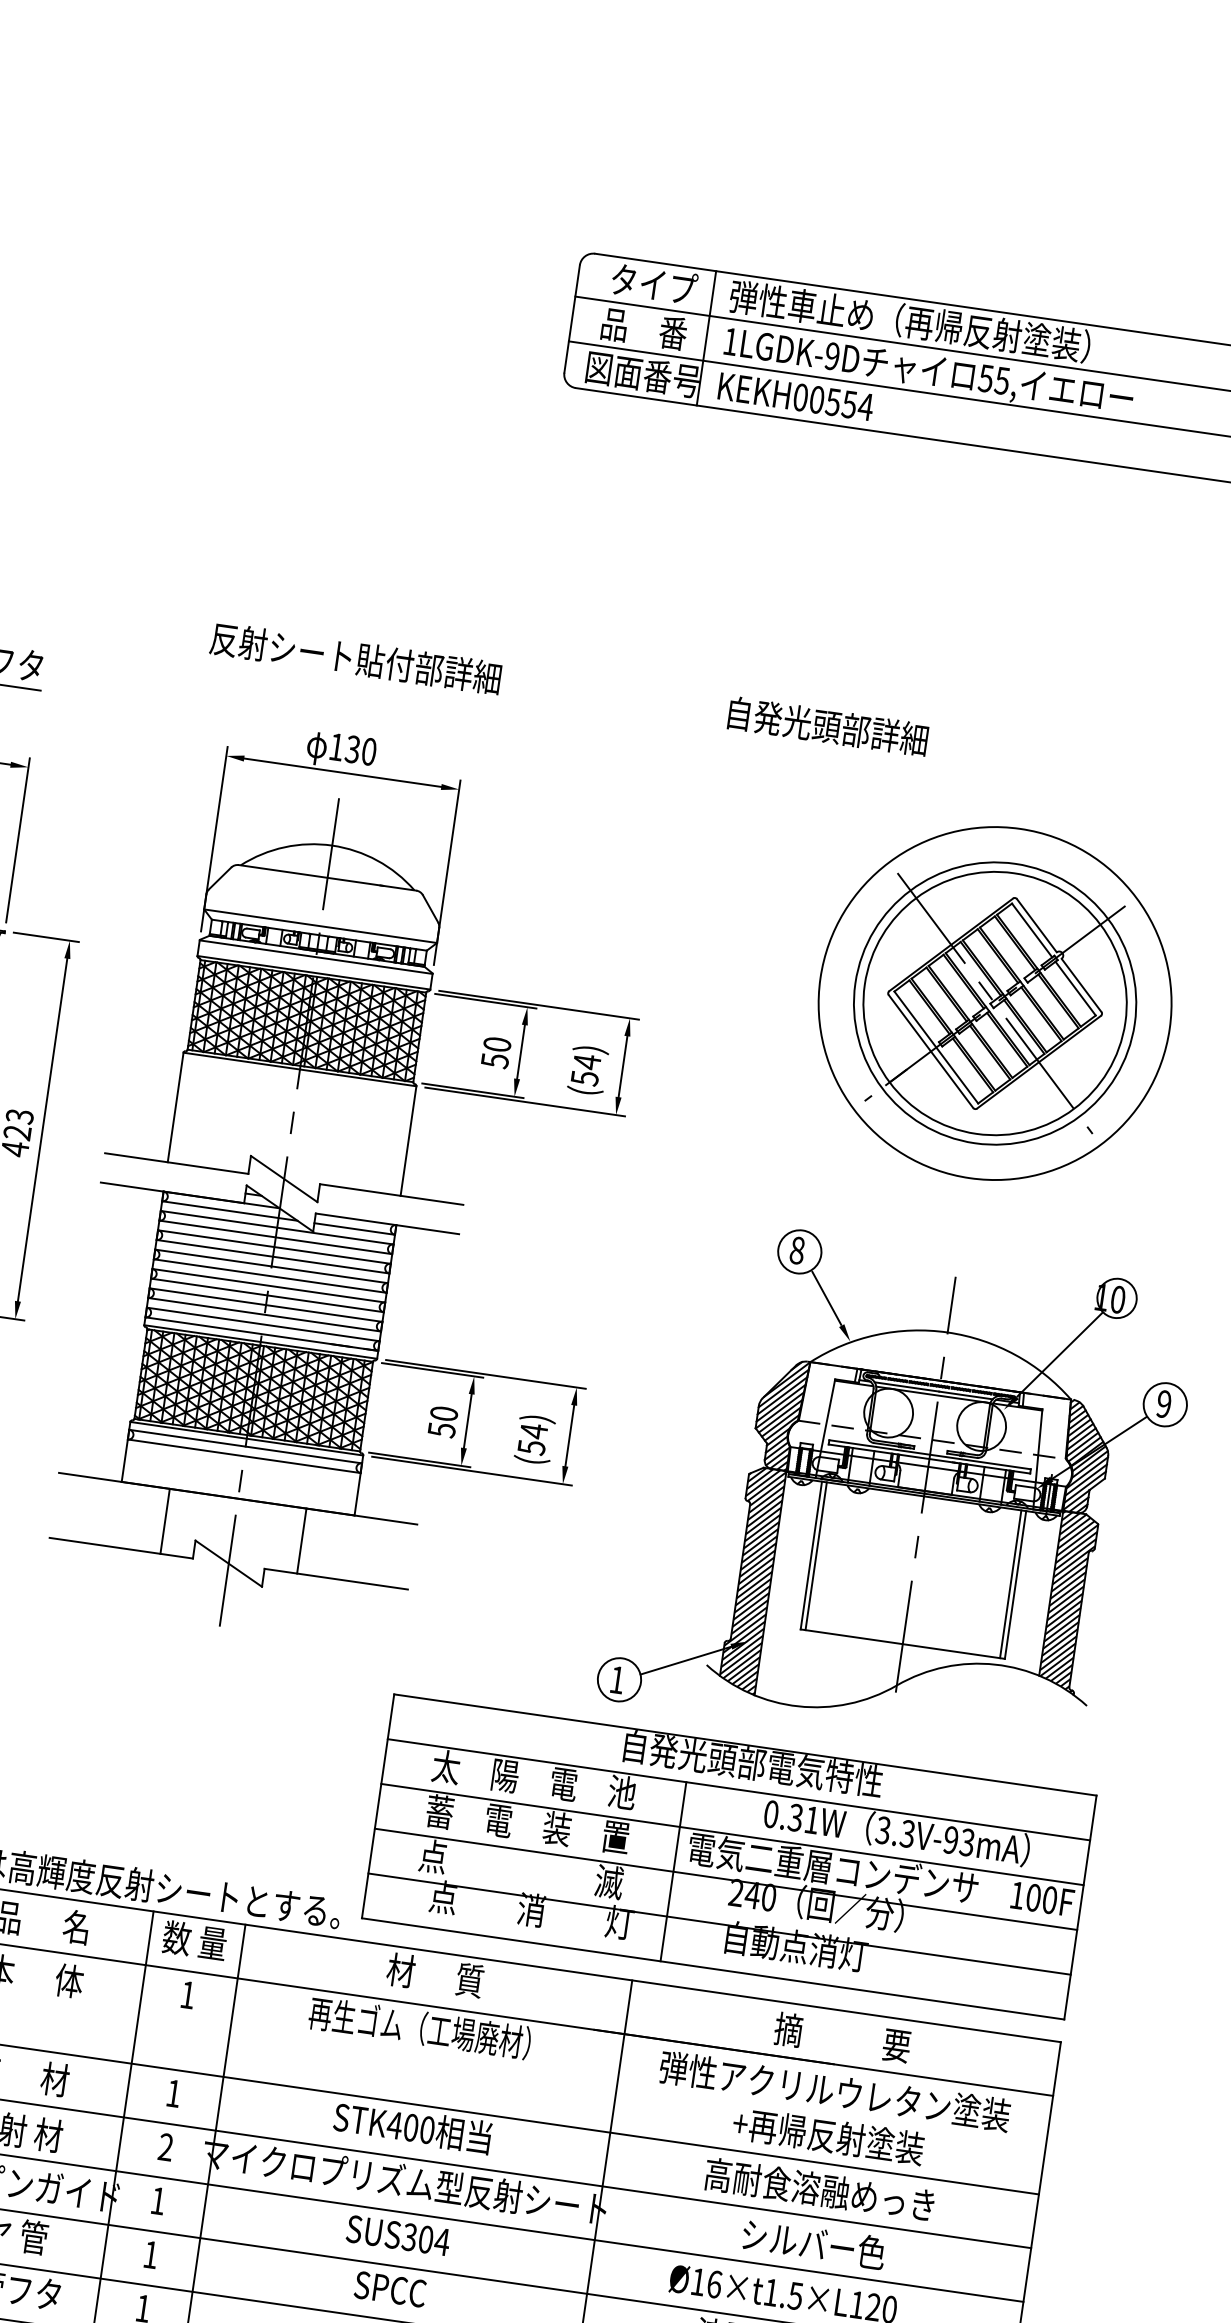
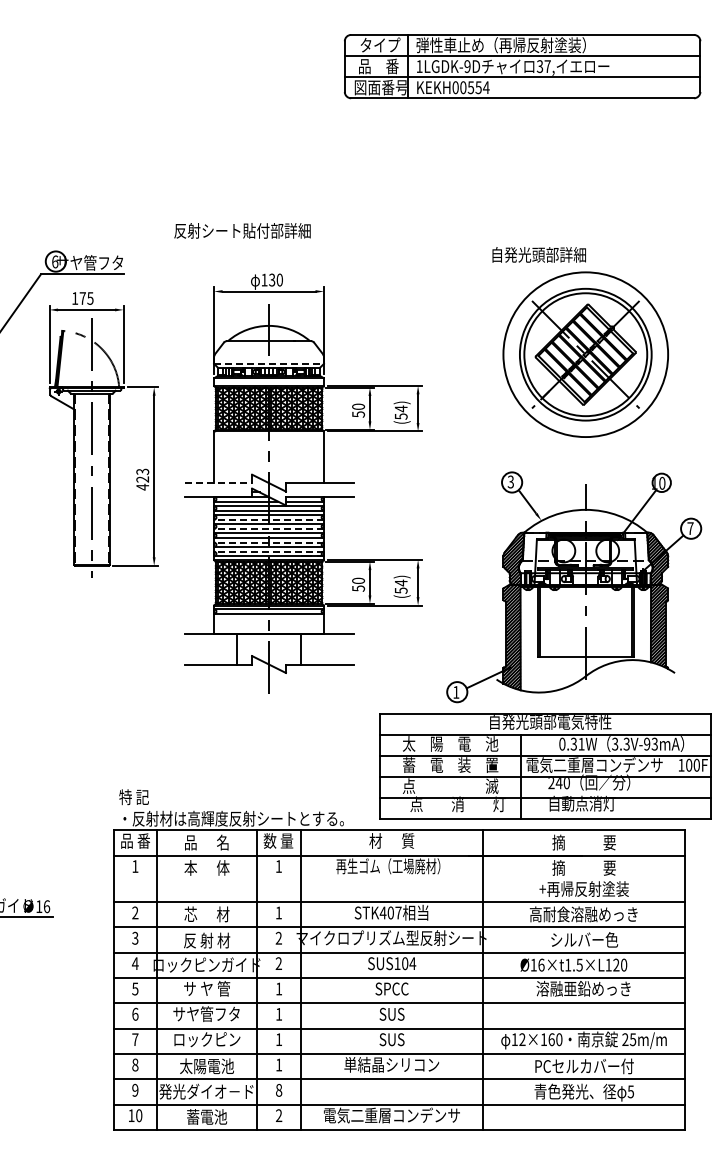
text: (993, 379) -> (543, 66), 55, -> 37,
text: (355, 657) -> (242, 230), moved
text: (826, 725) -> (538, 254), moved
line: (321, 925) -> (269, 363), solid -> dashed
line: (176, 1164) -> (218, 483), solid -> dashed
text: (796, 1249) -> (510, 481), 8 -> 3
line: (274, 1256) -> (269, 519), solid -> dashed
line: (271, 1275) -> (269, 528), solid -> dashed
line: (267, 1305) -> (269, 542), solid -> dashed
line: (264, 1324) -> (269, 551), solid -> dashed
text: (1164, 1404) -> (690, 528), 9 -> 7
part: (728, 1856) -> (545, 766), moved
text: (835, 2090) -> (584, 867), 弾性アクリルウレタン塗装 -> 摘            要
text: (427, 2129) -> (398, 912), STK400 -> STK407
text: (157, 2200) -> (278, 963), 1 -> 2
text: (409, 2236) -> (397, 963), SUS304 -> SUS104

